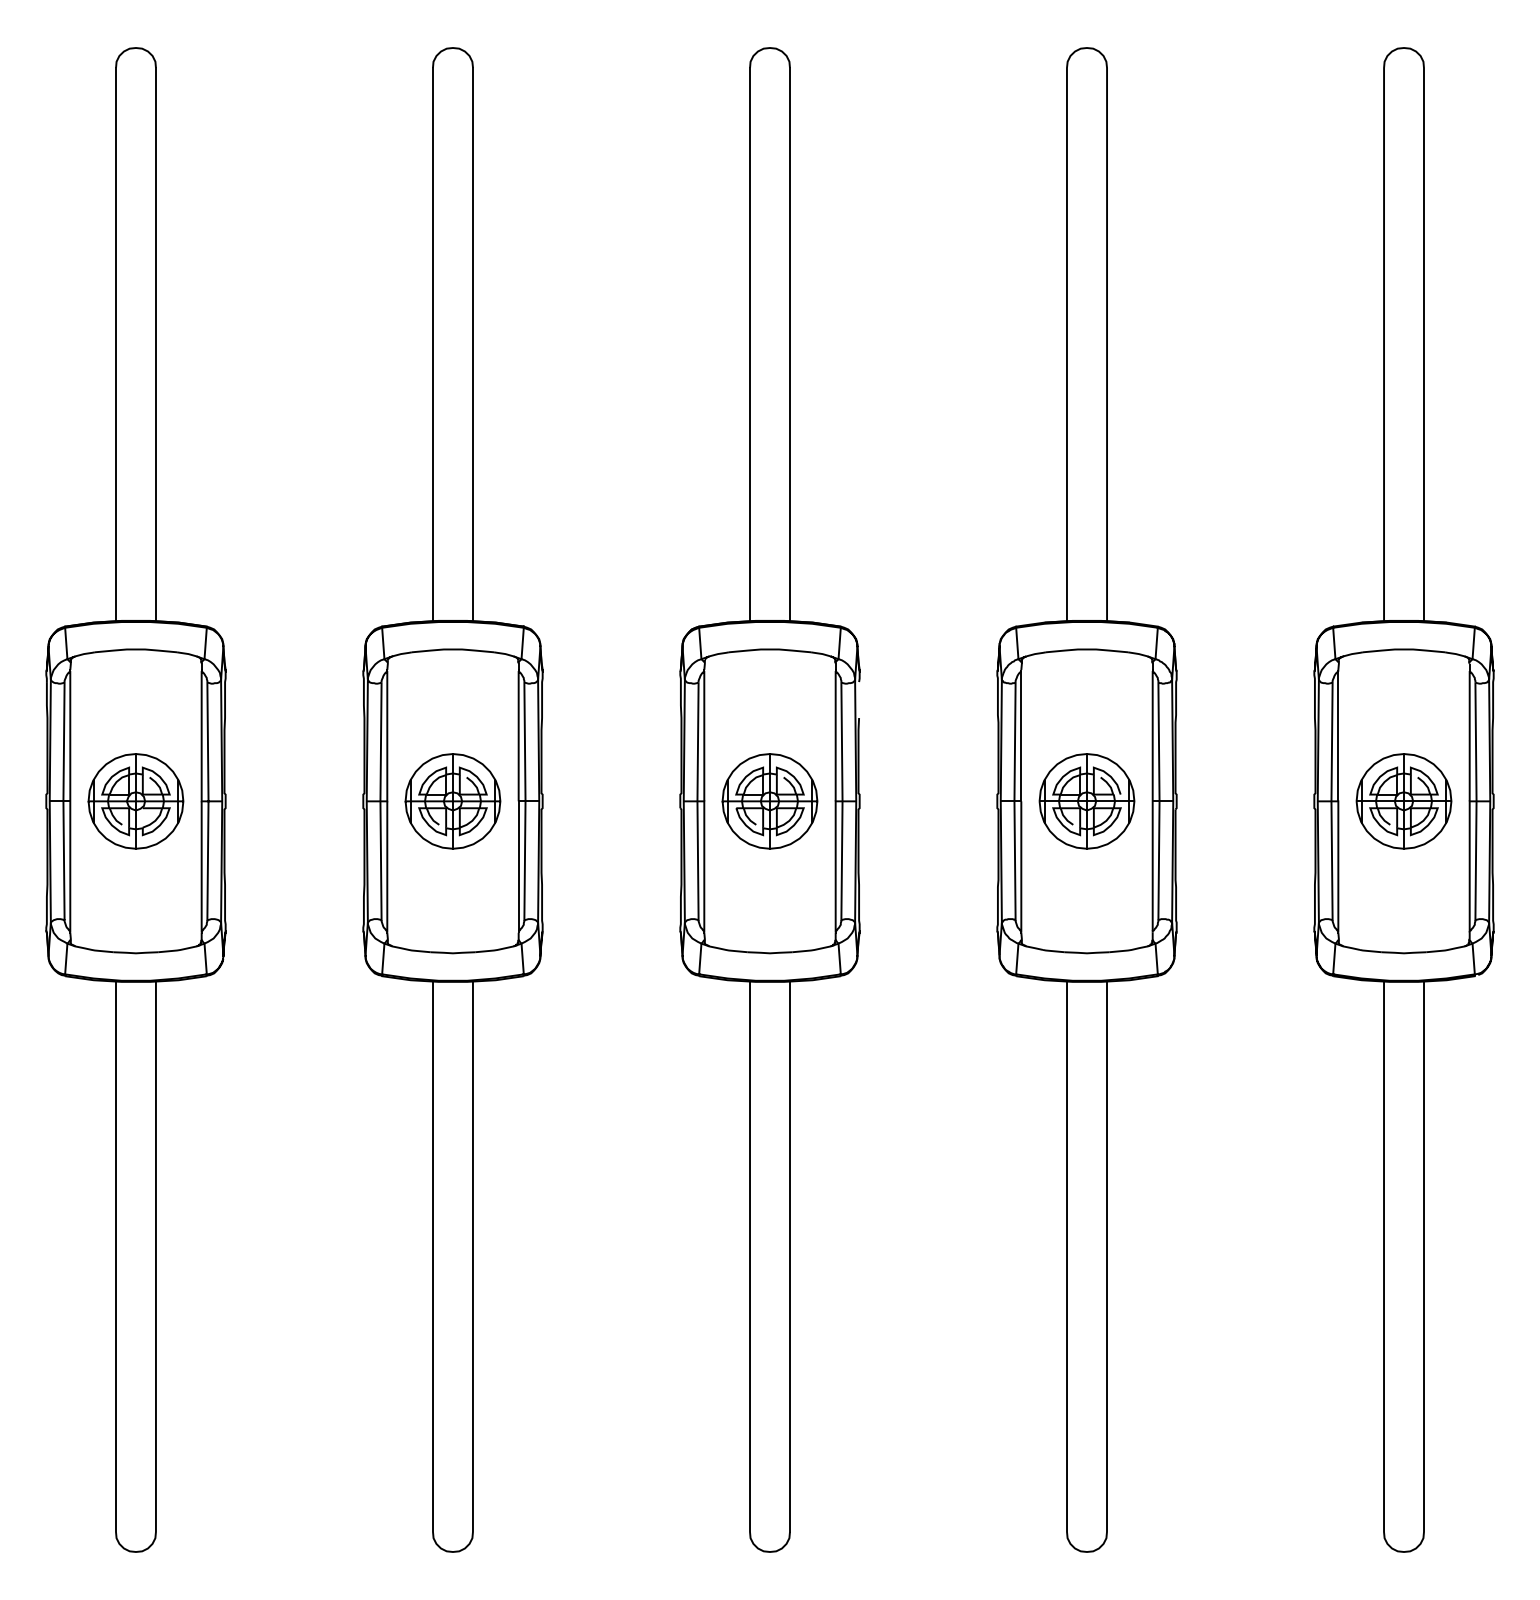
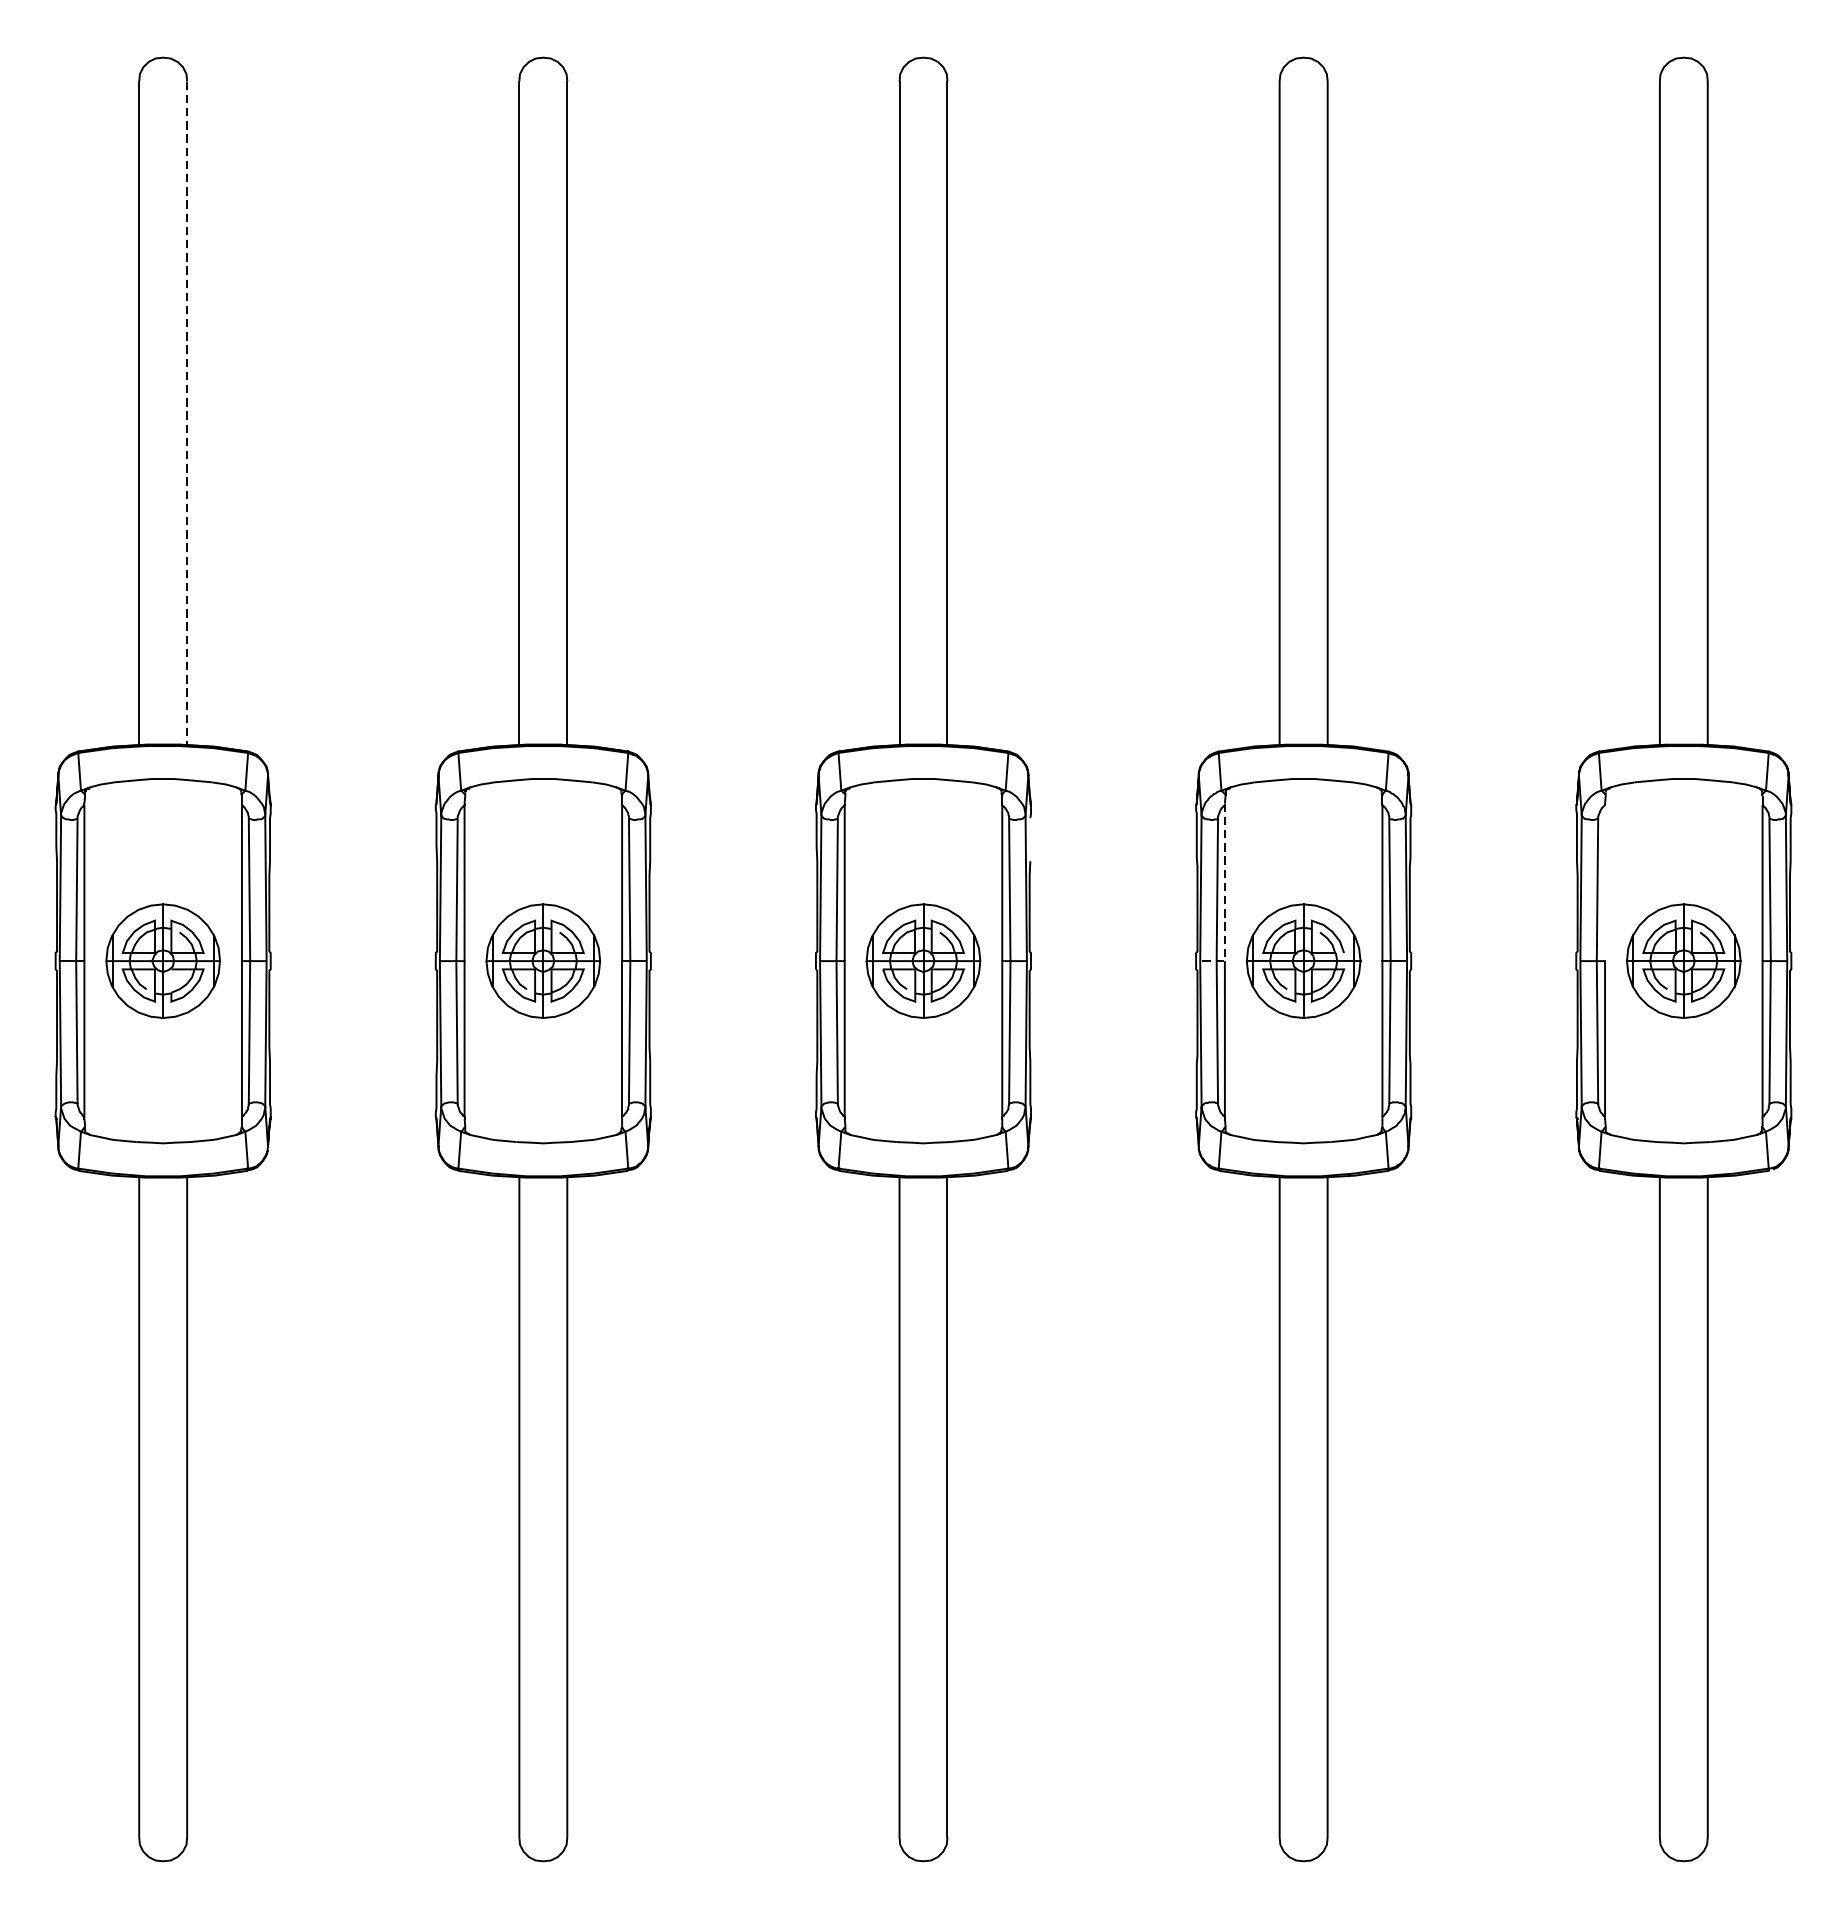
line: (155, 344) -> (186, 413), solid -> dashed
line: (1338, 736) -> (1605, 883), removed
line: (1021, 745) -> (1225, 894), solid -> dashed

